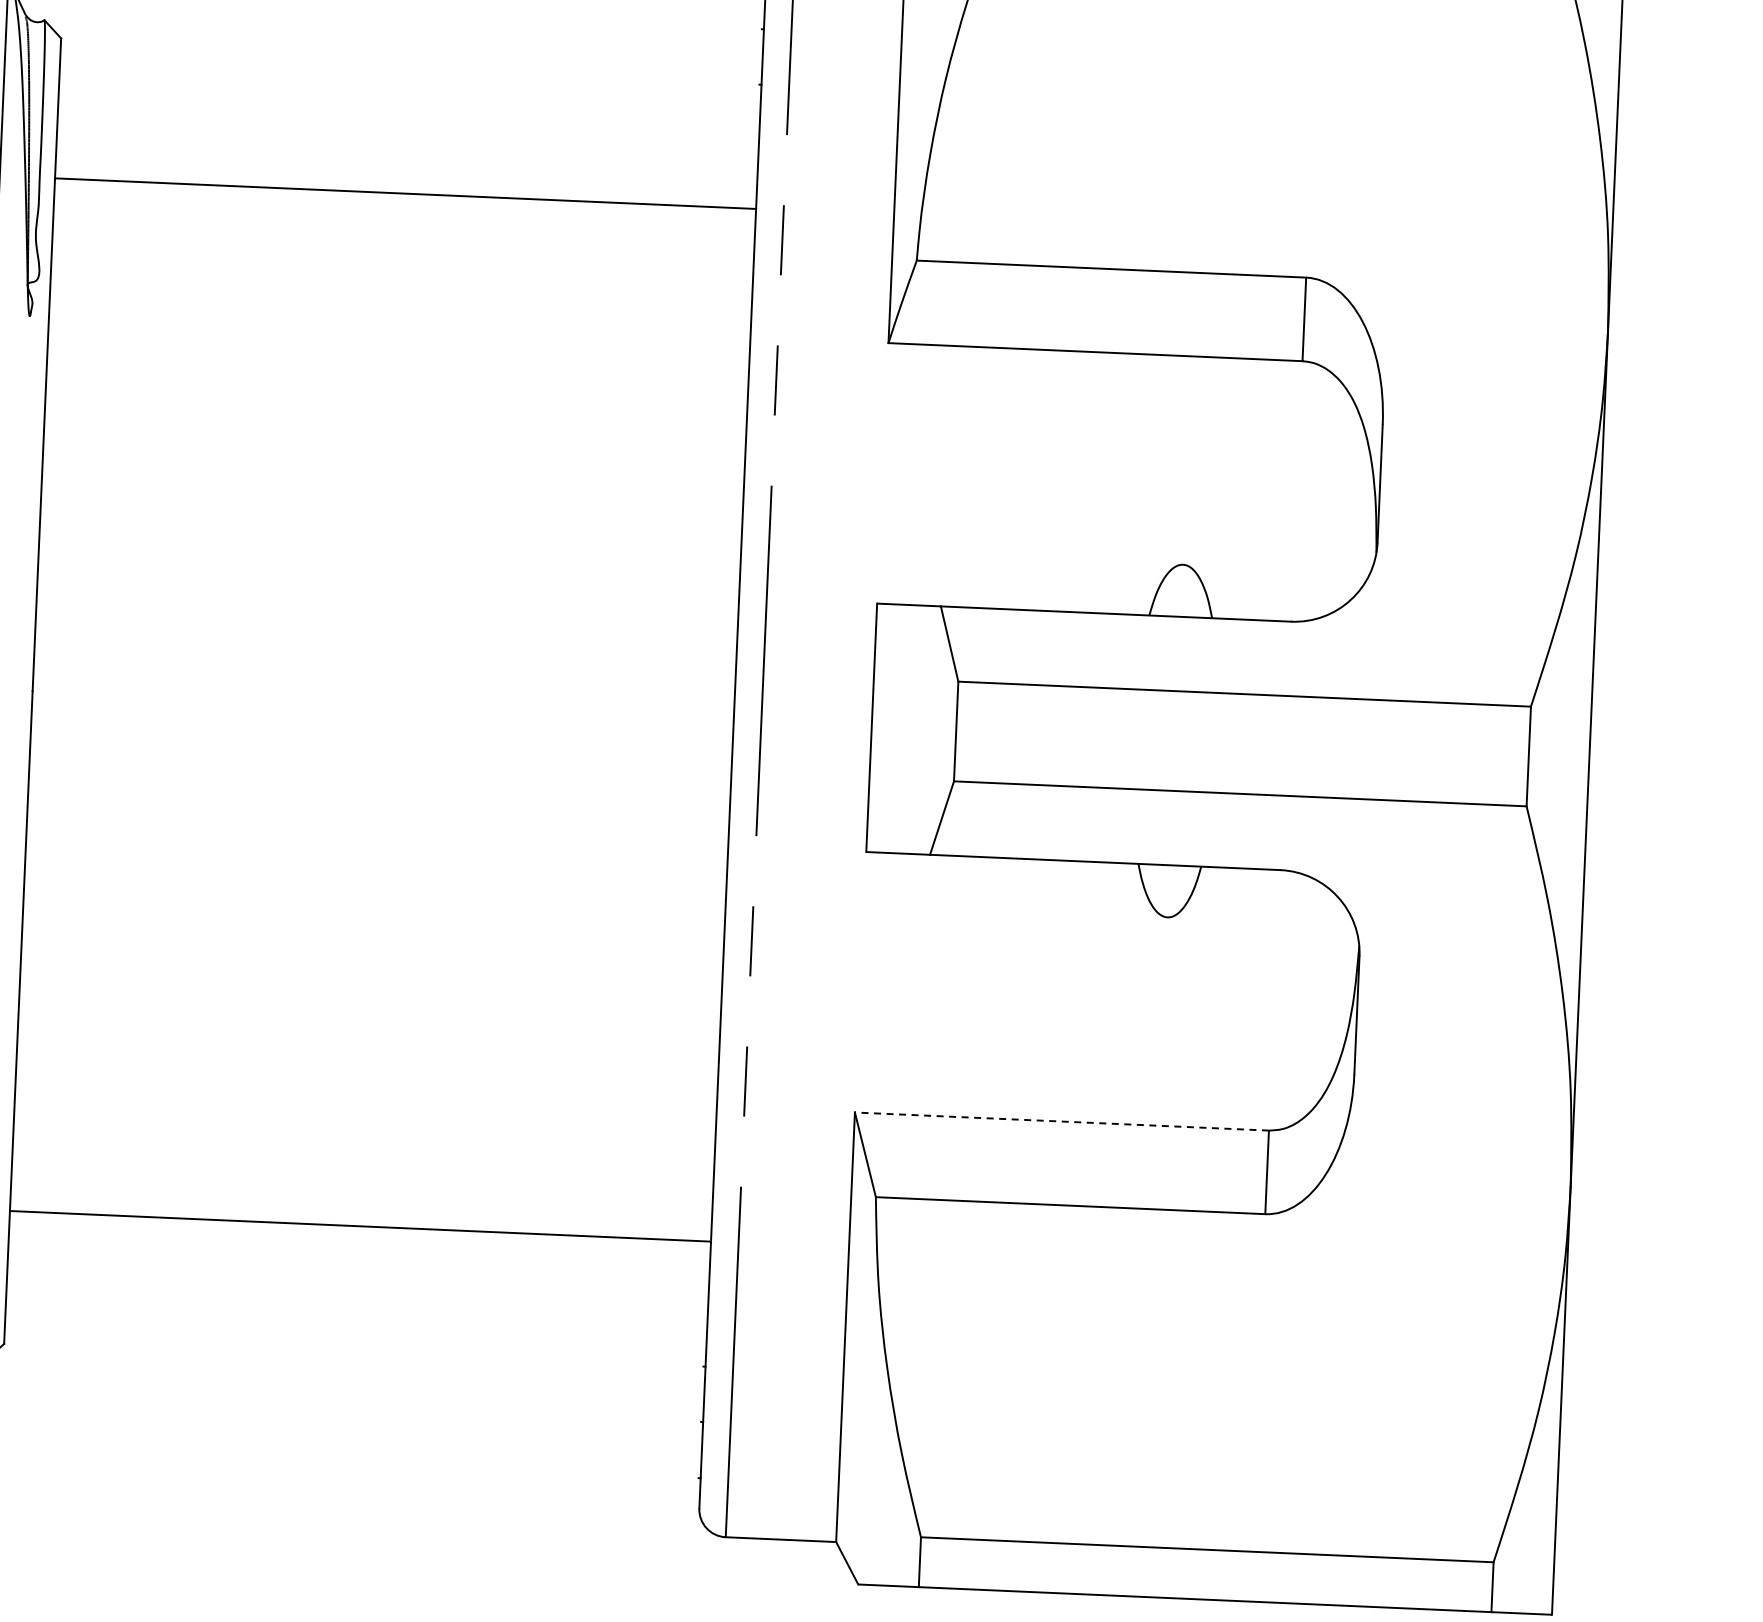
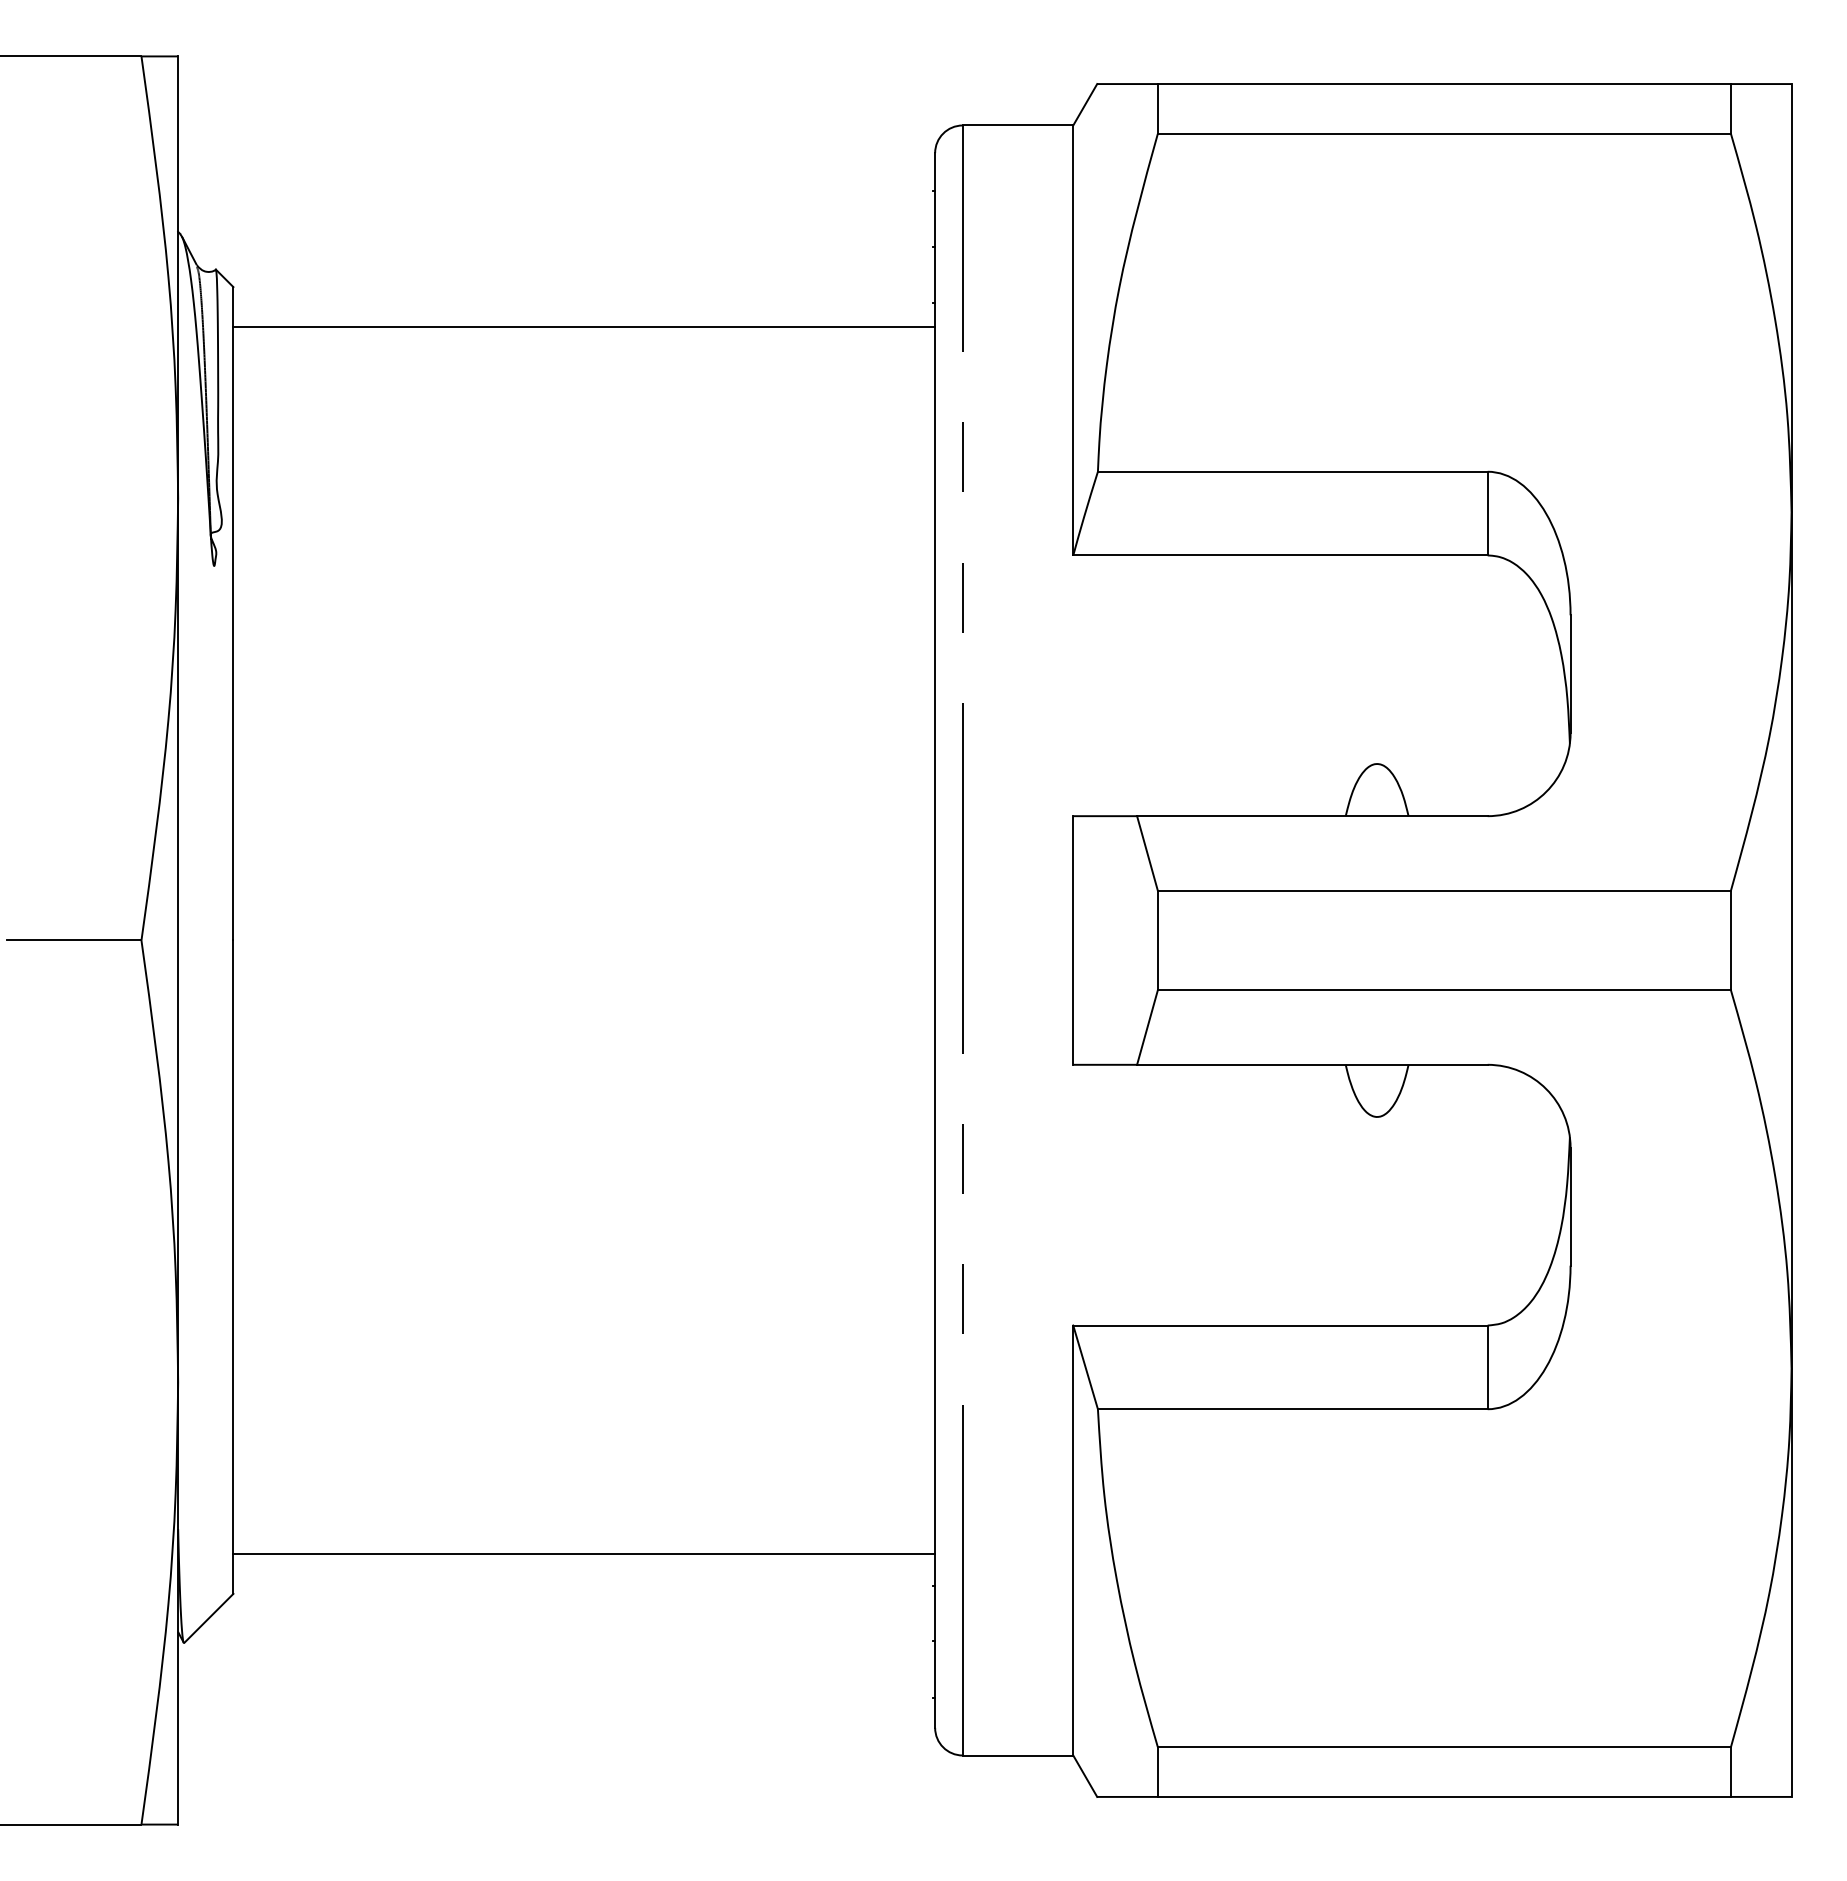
line: (405, 193) -> (584, 327), moved
line: (1060, 1121) -> (1279, 1325), dashed -> solid
line: (360, 1226) -> (584, 1553), moved

